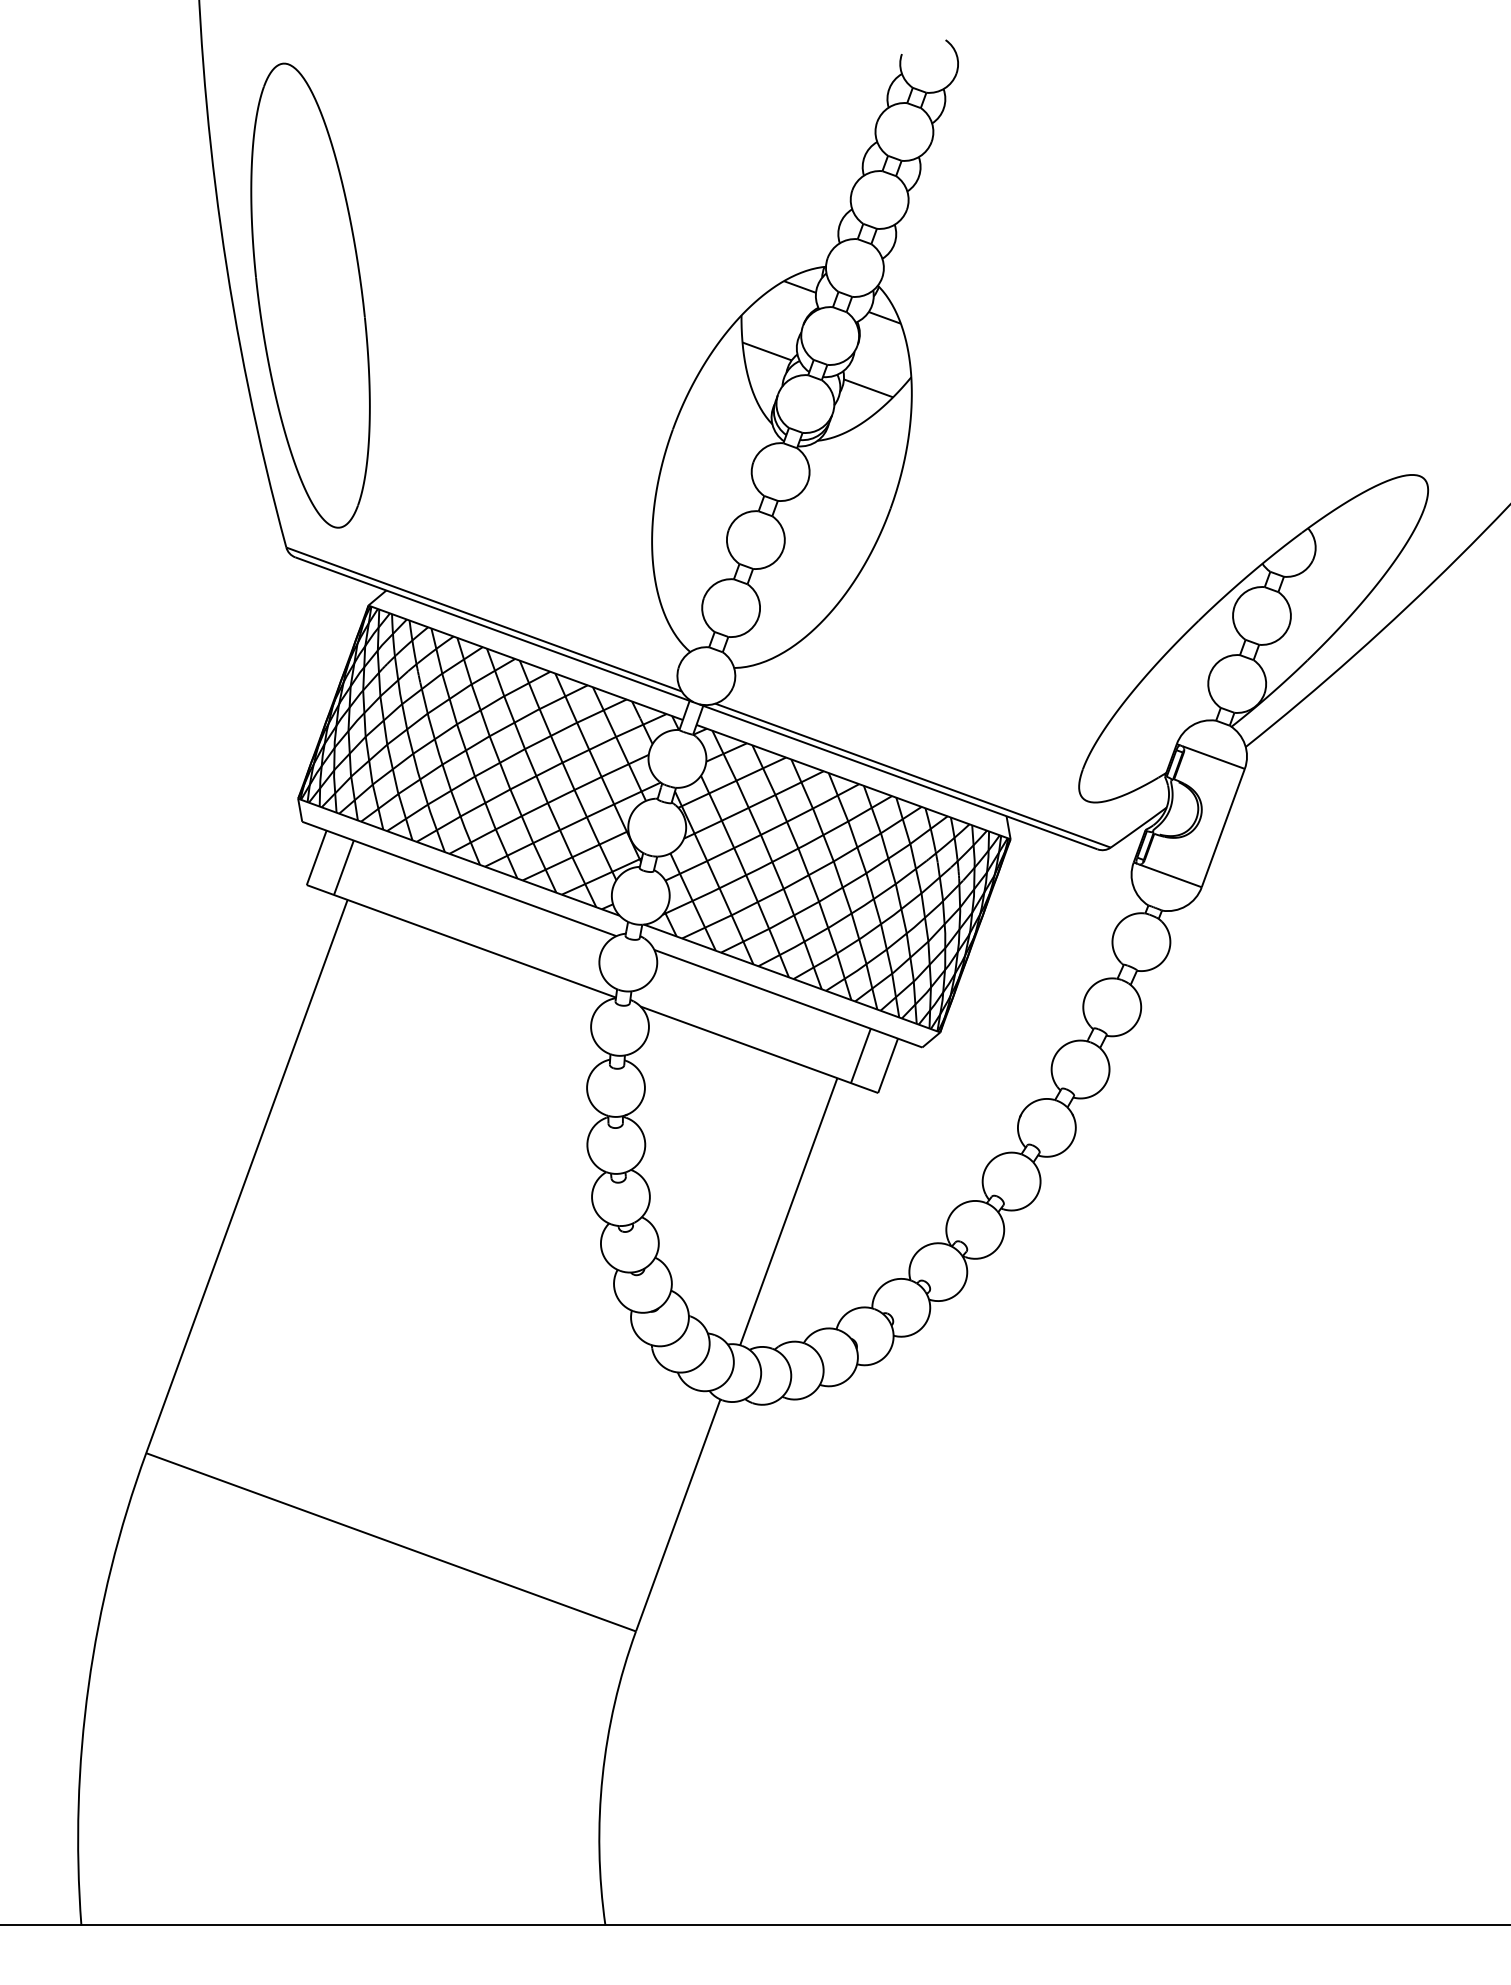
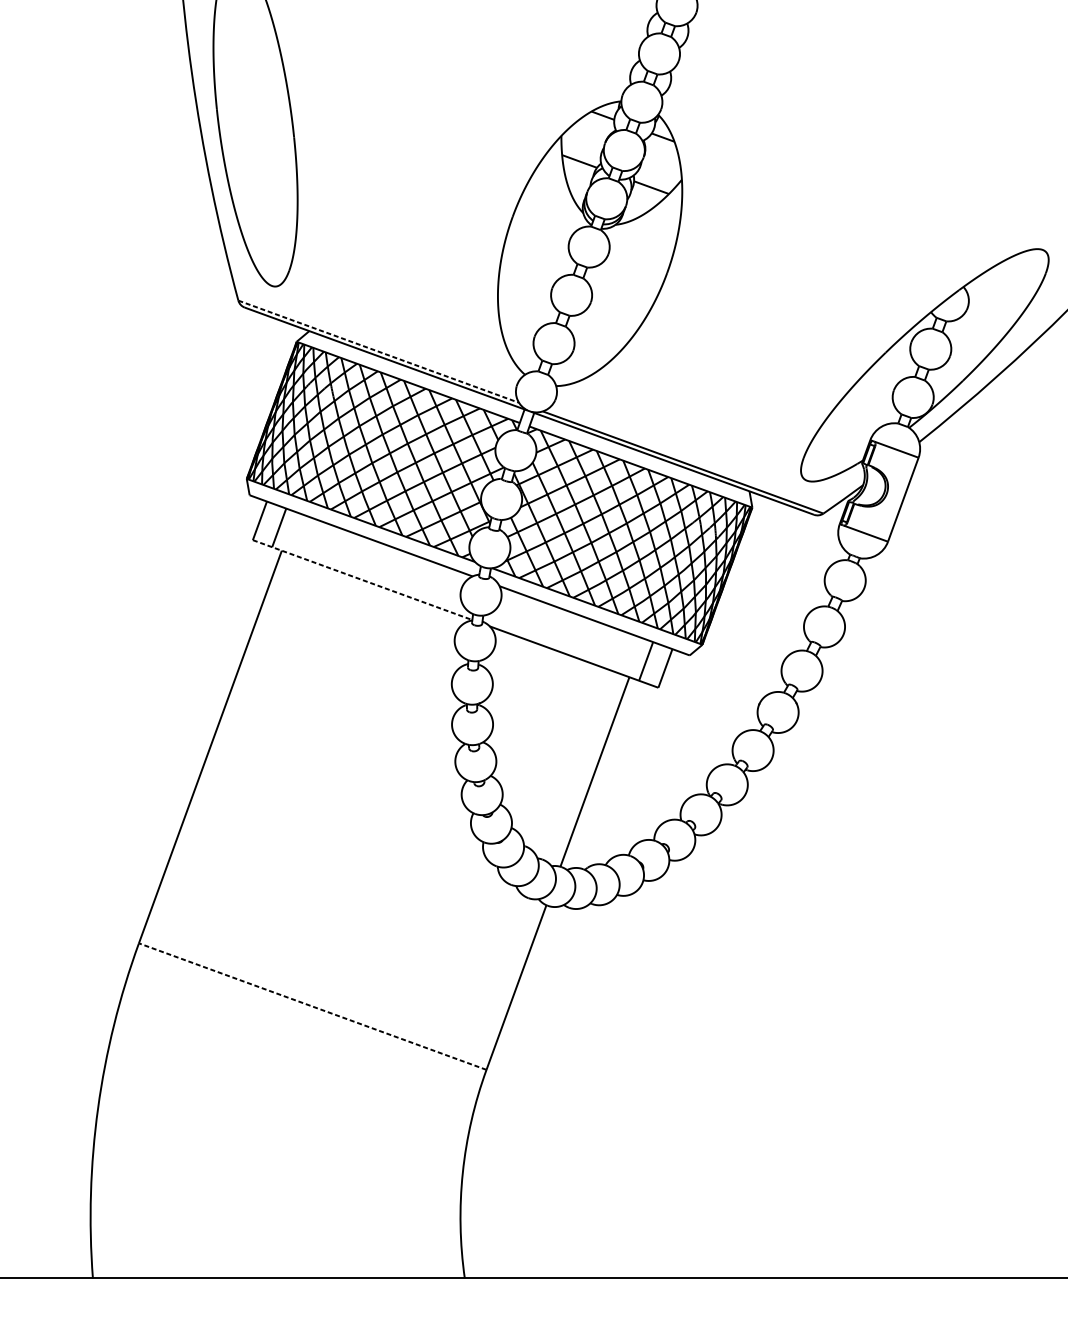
line: (484, 619) -> (379, 351), solid -> dashed
line: (461, 941) -> (362, 580), solid -> dashed
line: (391, 1542) -> (313, 1006), solid -> dashed

